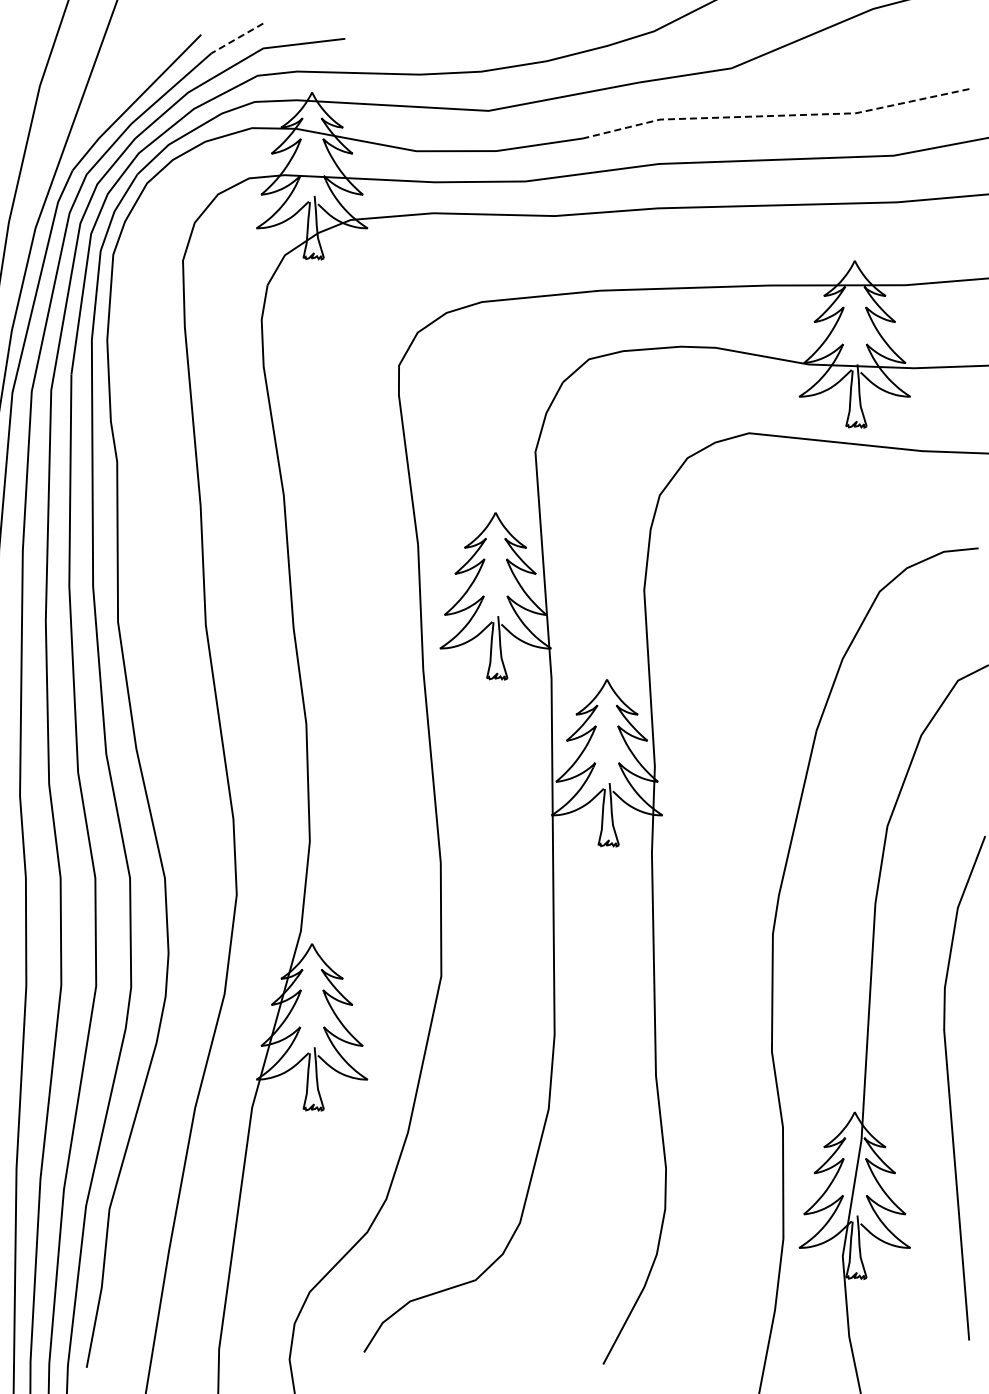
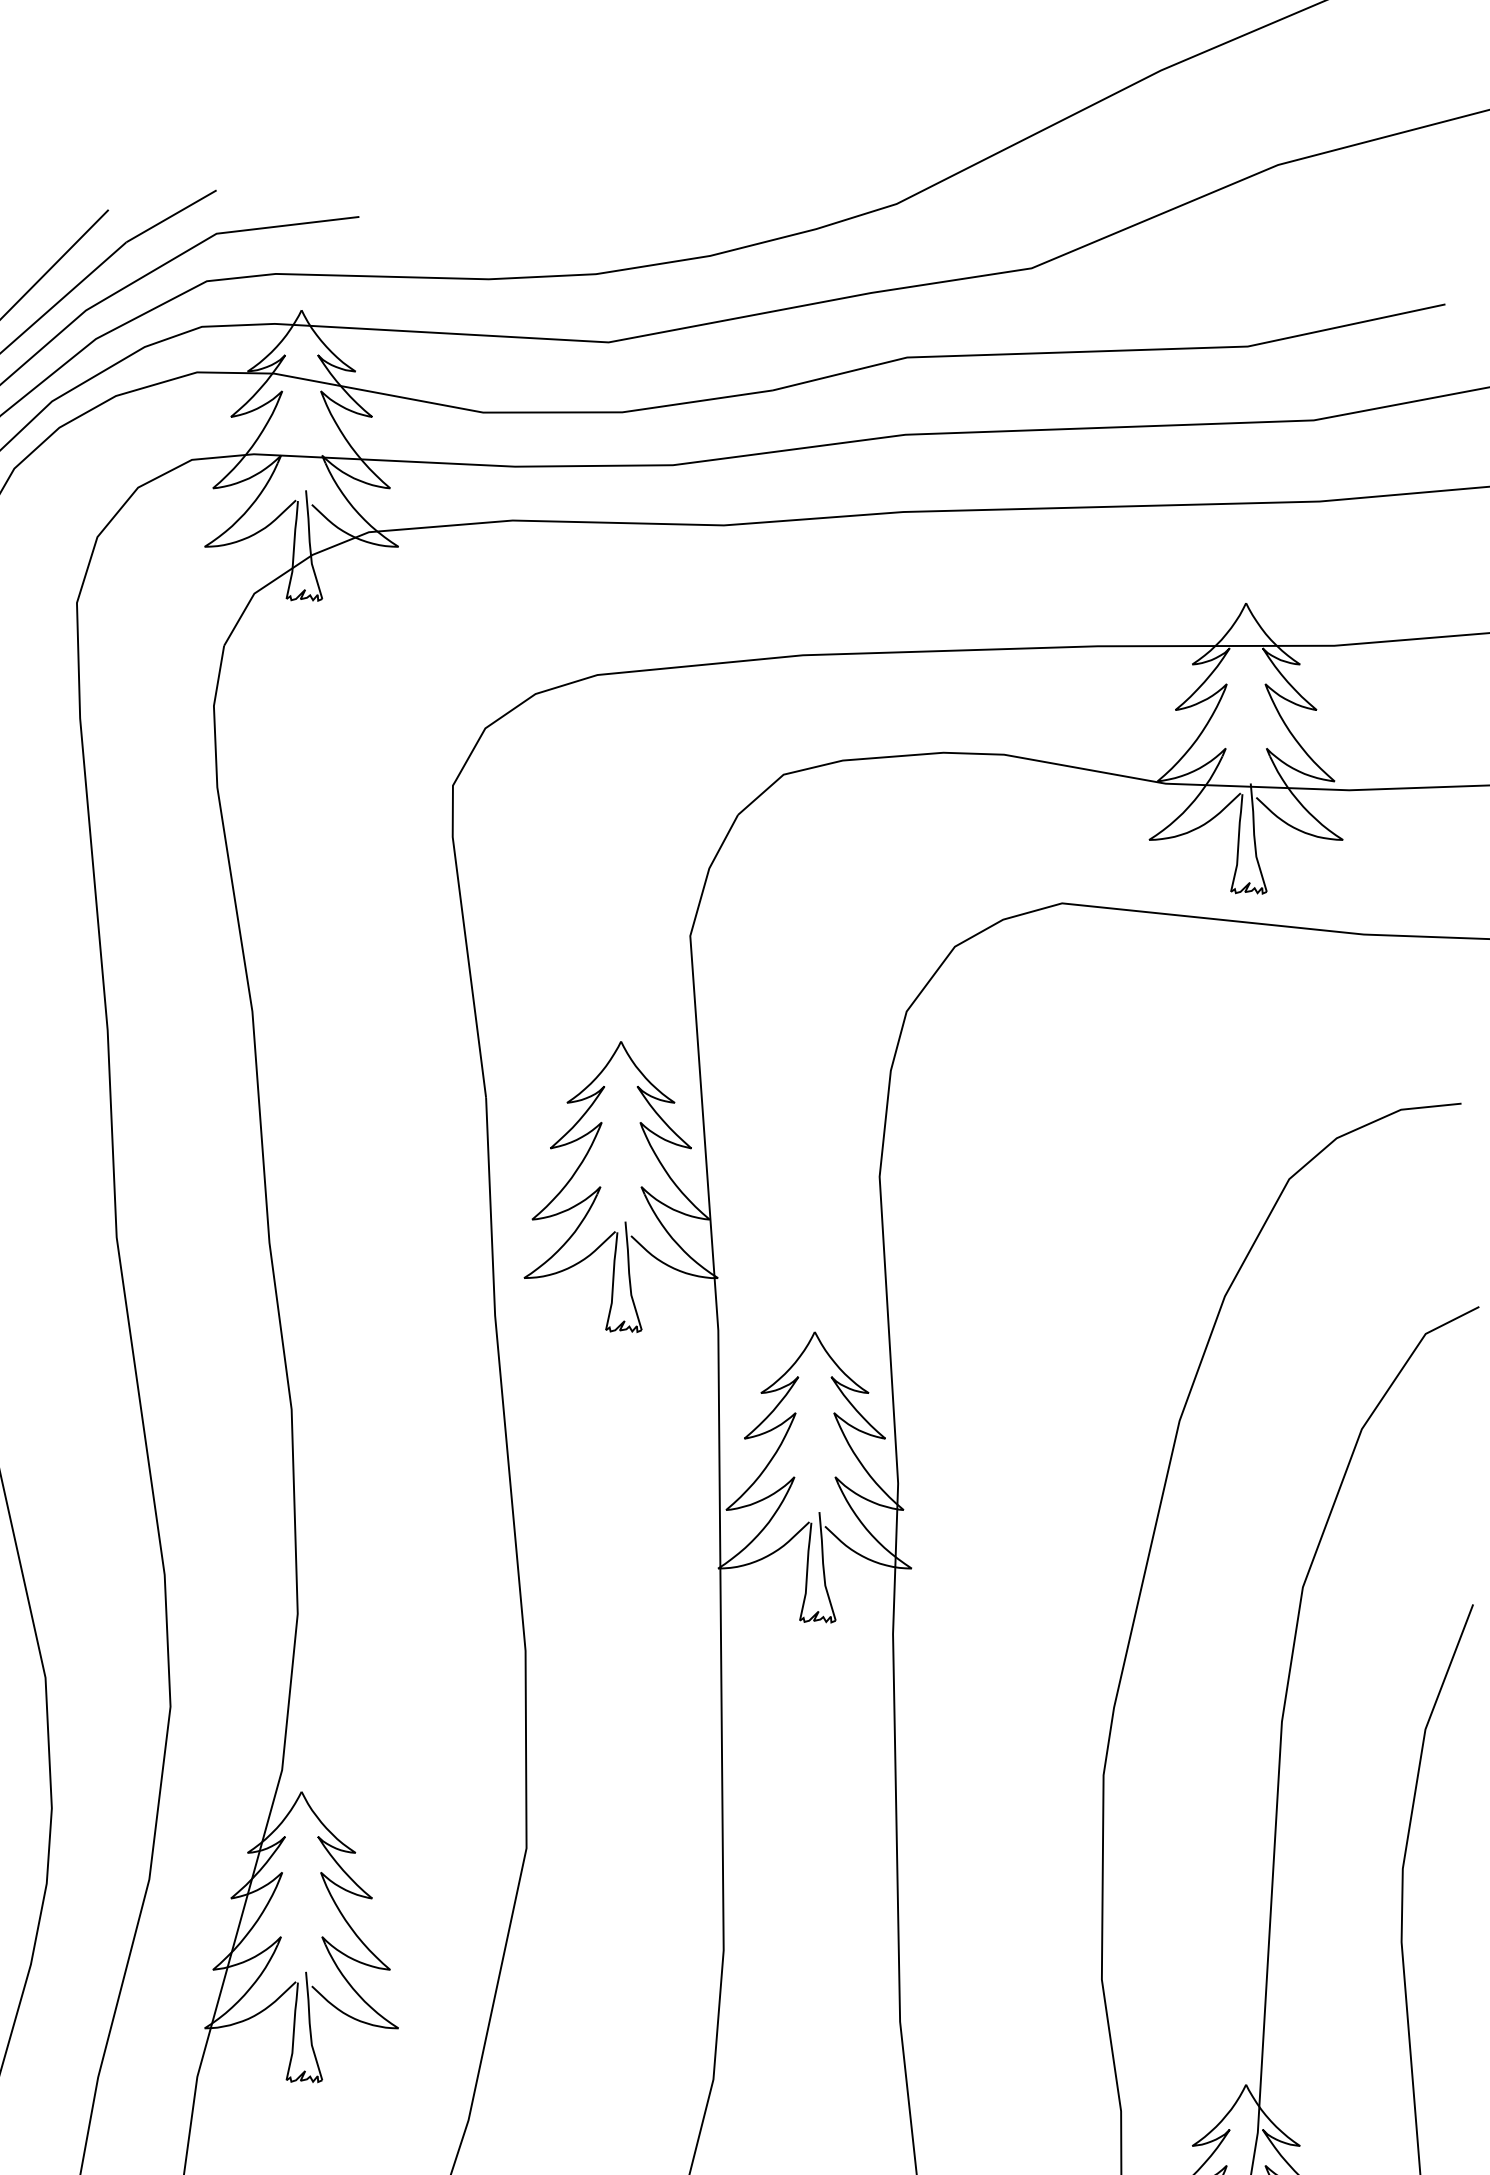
line: (237, 38) -> (171, 216), dashed -> solid
line: (775, 115) -> (1108, 350), dashed -> solid

